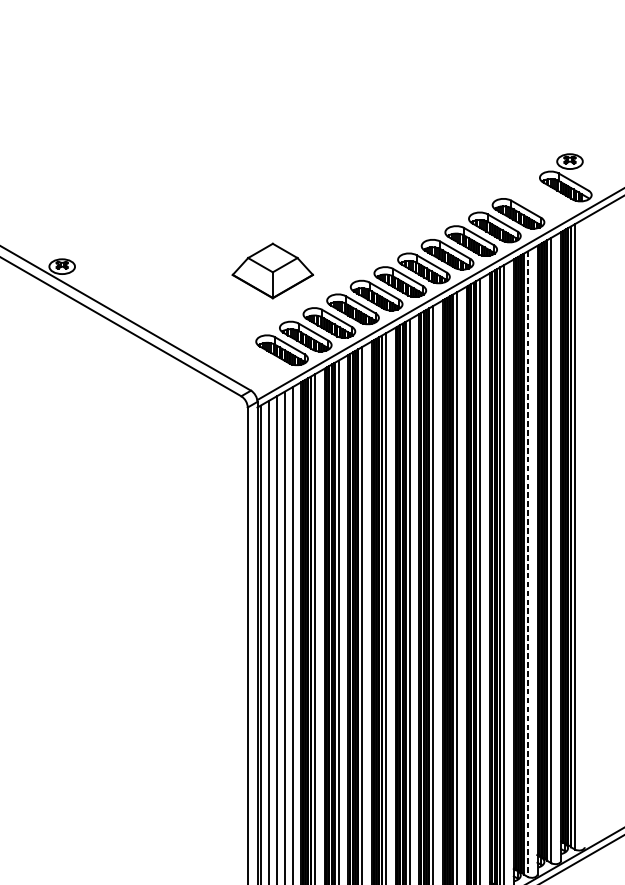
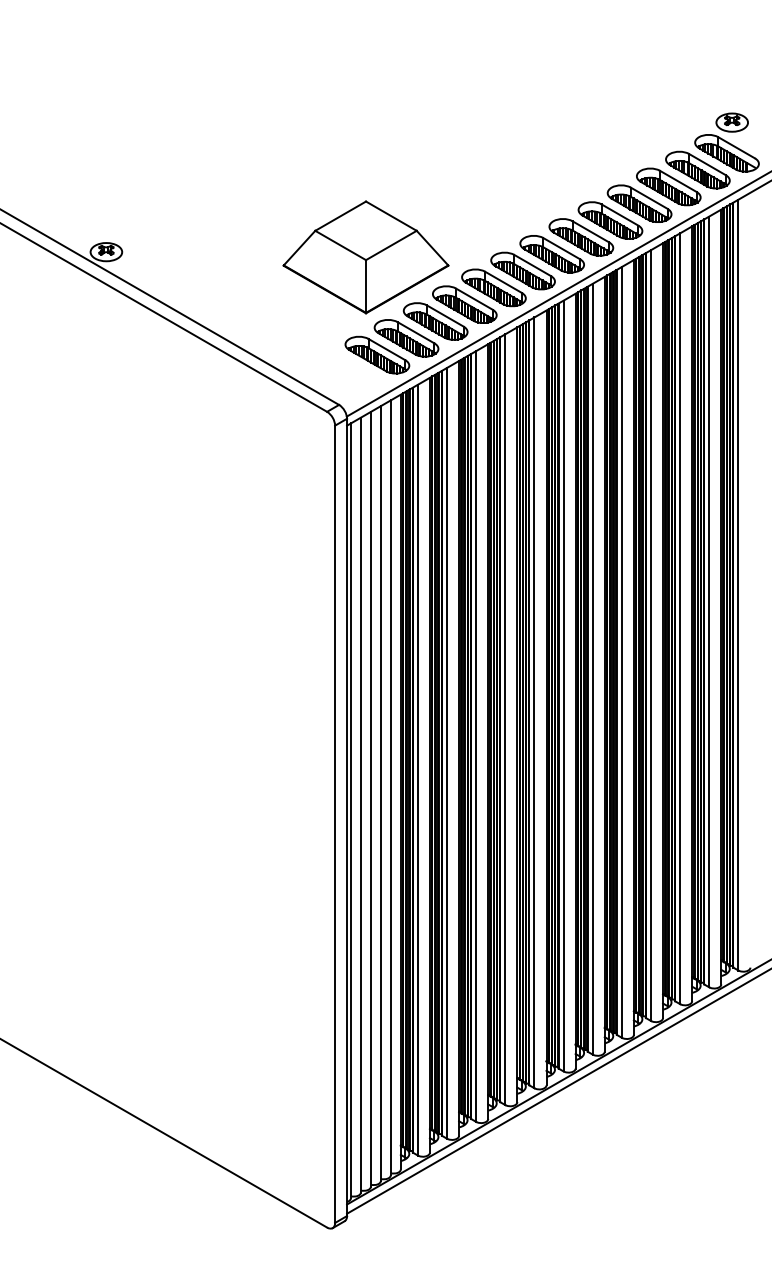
part: (541, 199) -> (697, 169), added
part: (272, 271) -> (365, 257), size x1.67
line: (528, 564) -> (680, 619), dashed -> solid

